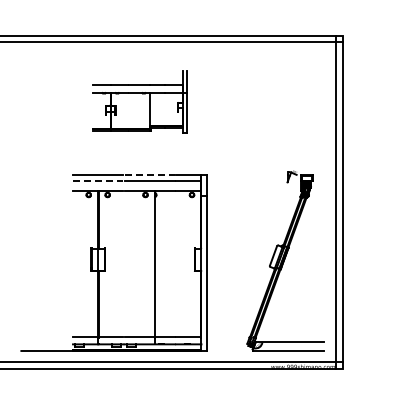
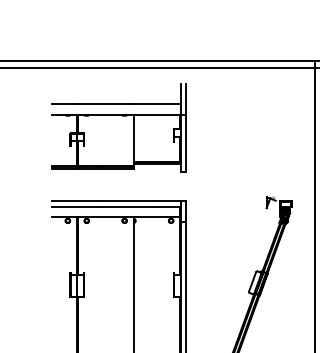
part: (139, 101) -> (118, 127), size x1.43
line: (150, 175) -> (129, 201), dashed -> solid
line: (98, 181) -> (77, 207), dashed -> solid

